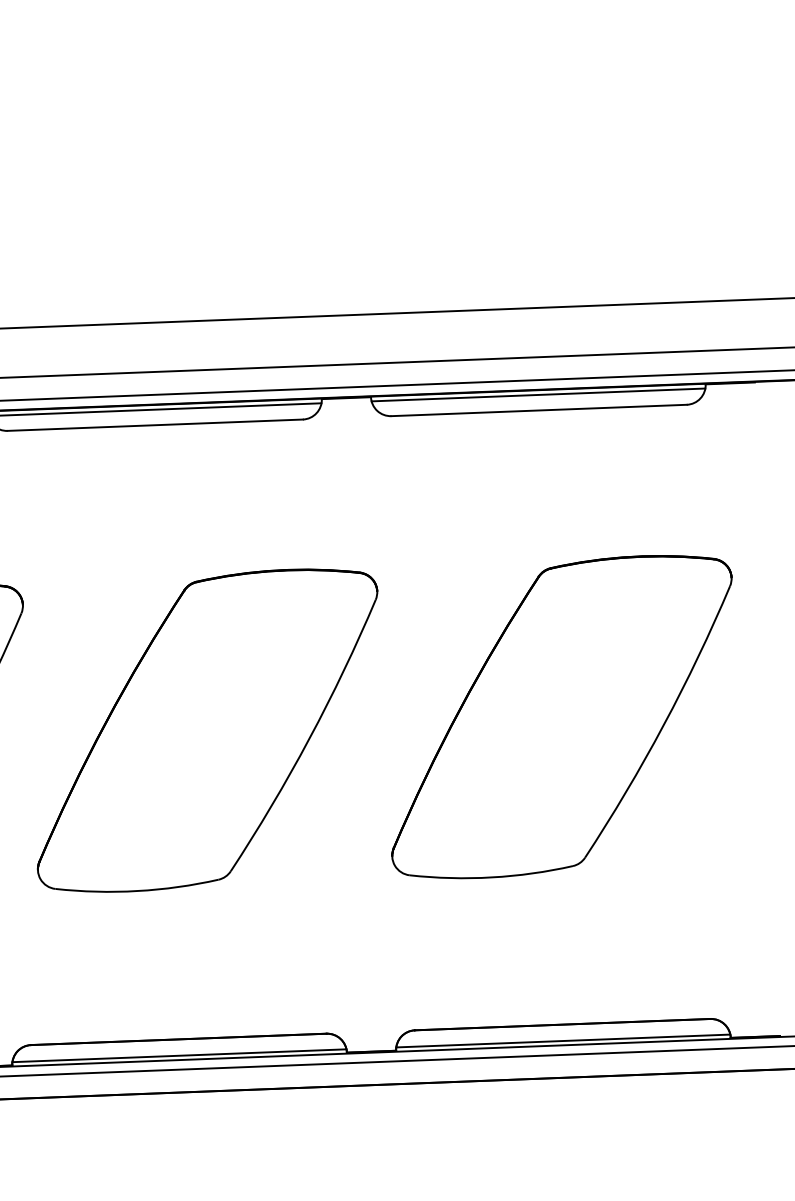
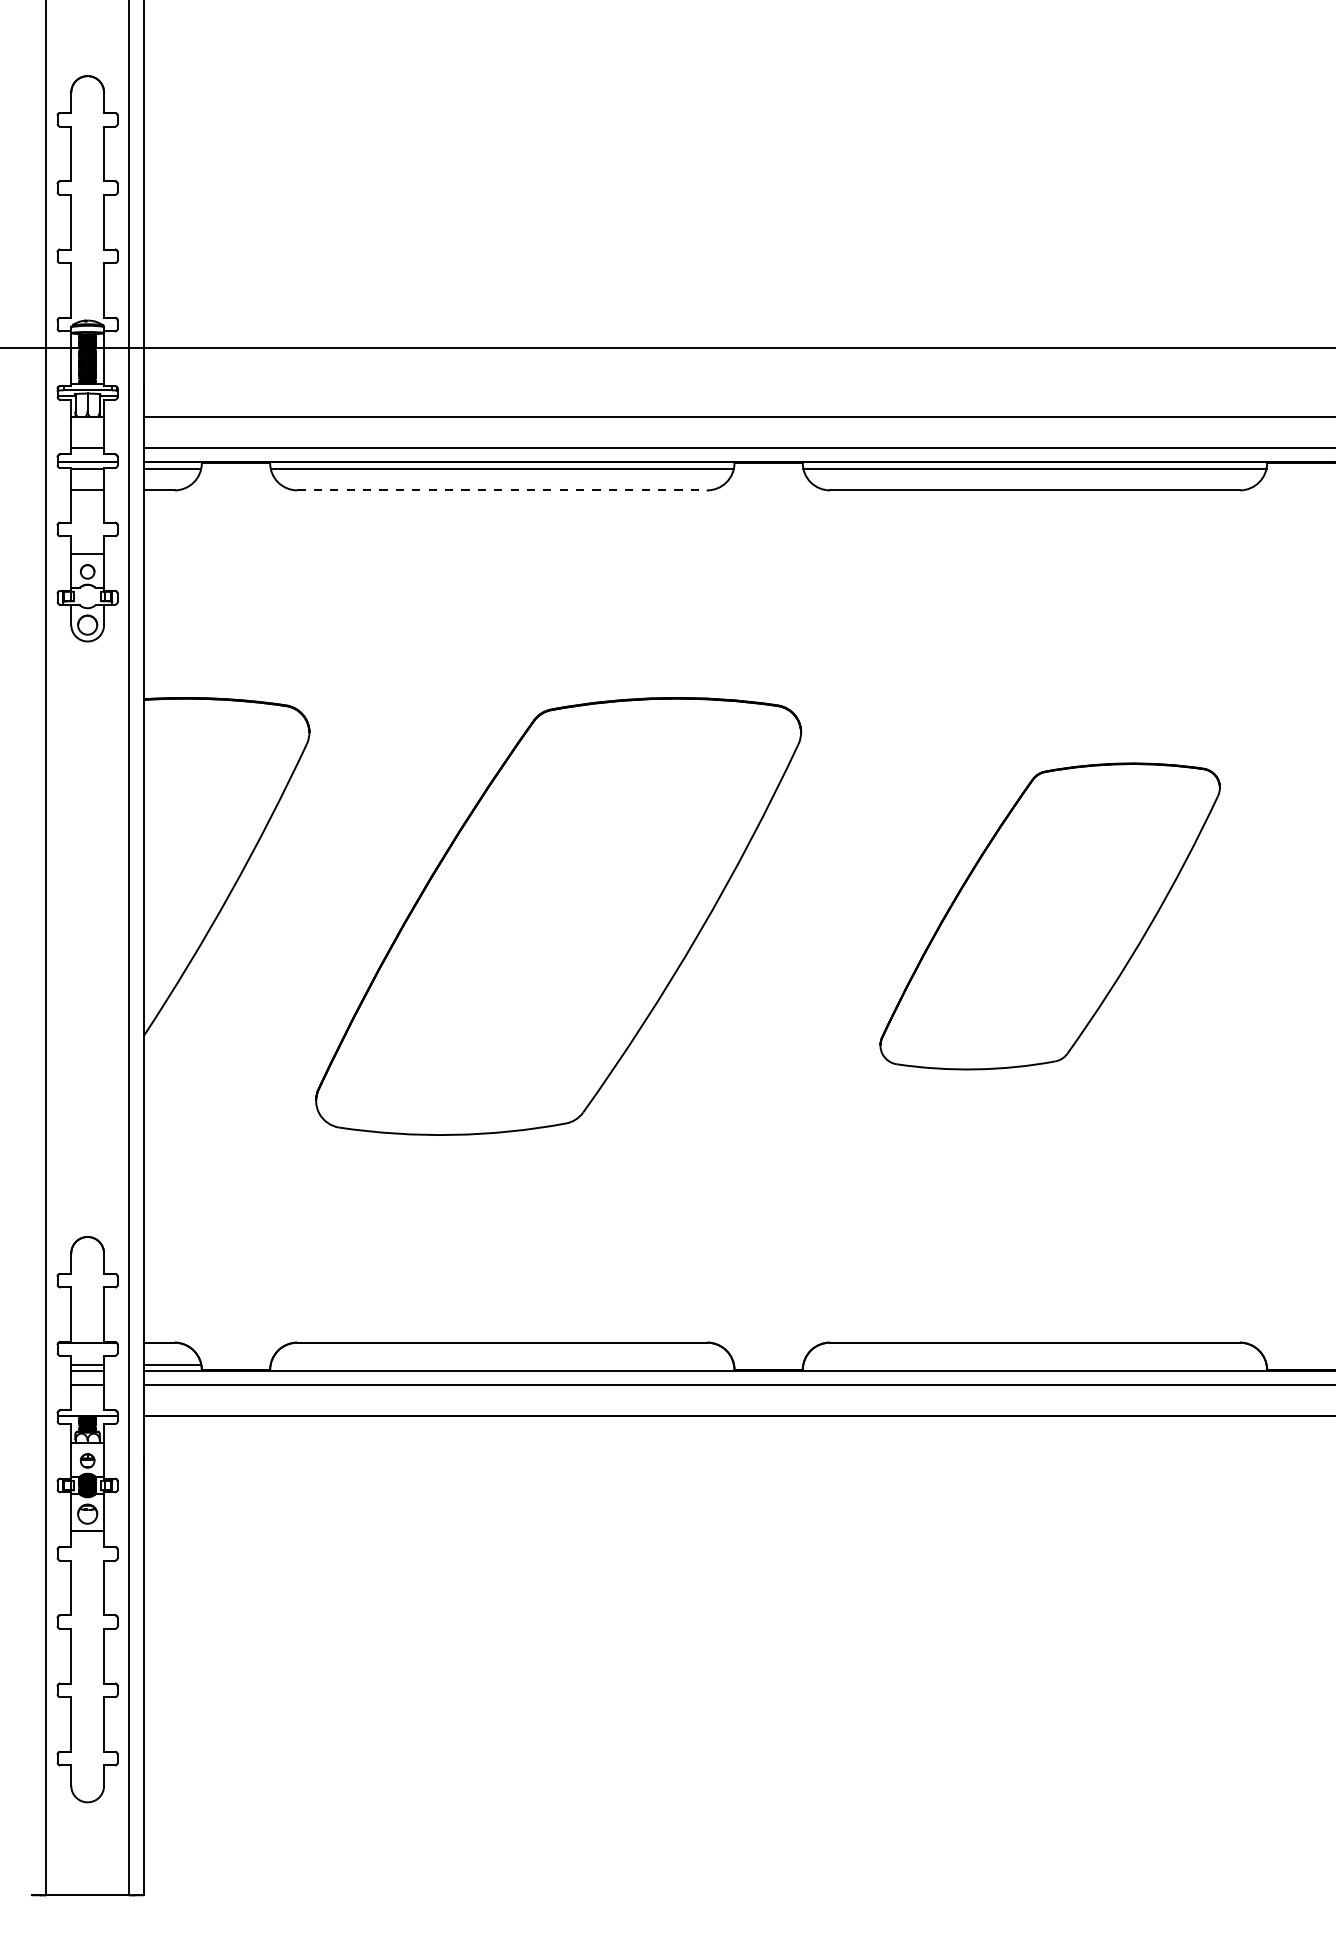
line: (155, 425) -> (502, 490), solid -> dashed
part: (561, 717) -> (1049, 916), size x0.7
line: (562, 1041) -> (1034, 1365), removed
line: (179, 1055) -> (502, 1365), removed

